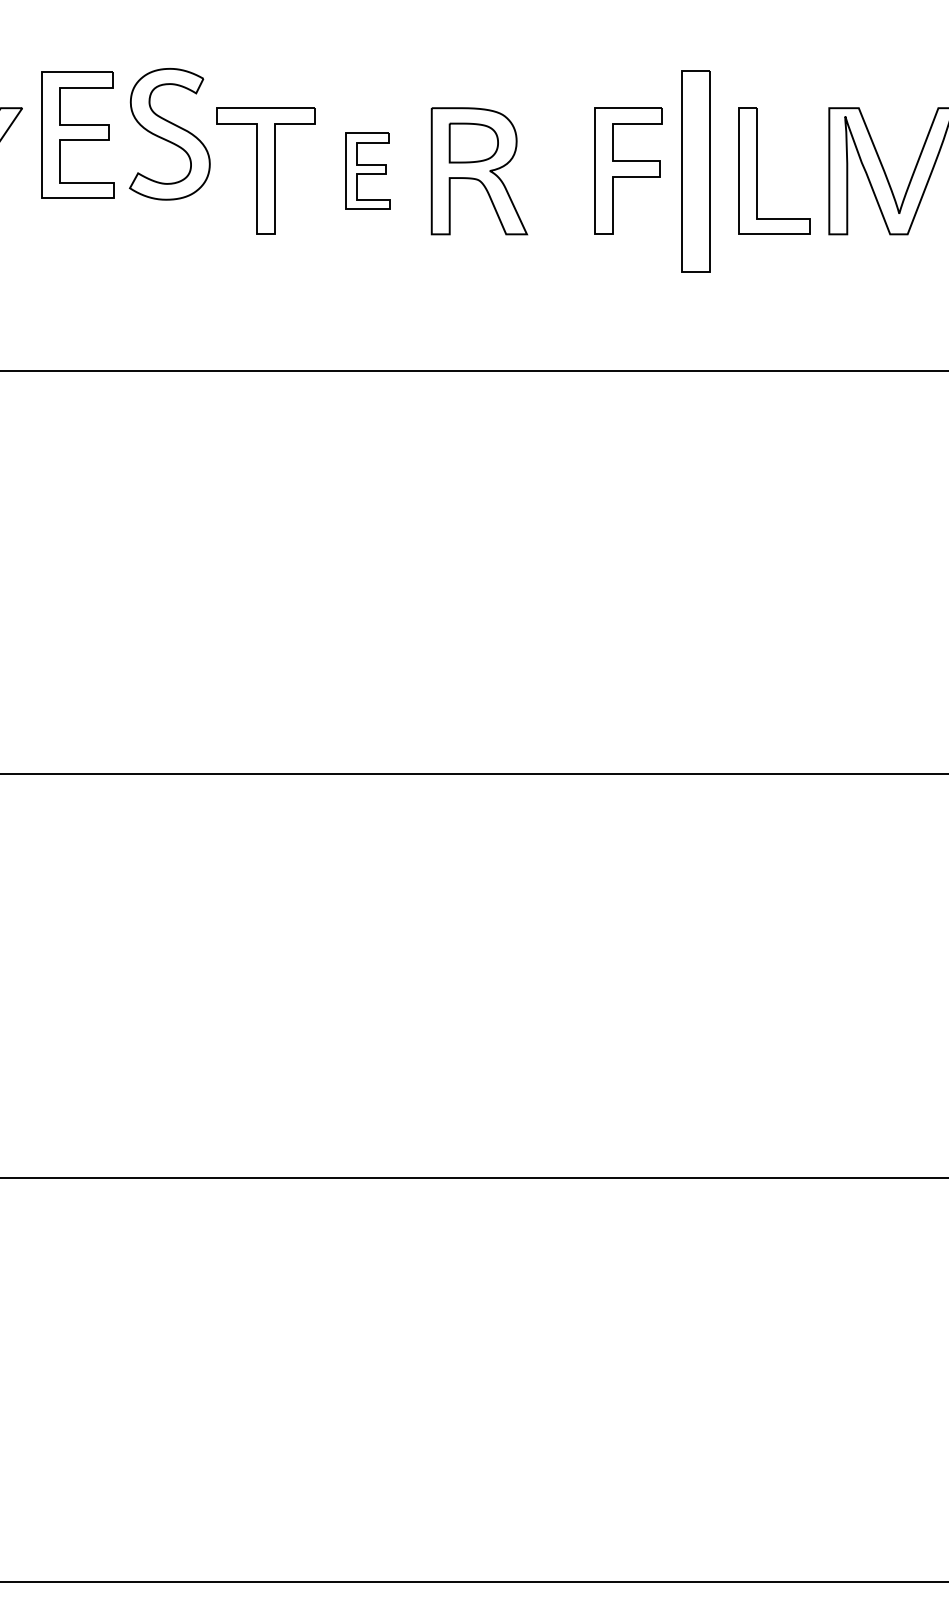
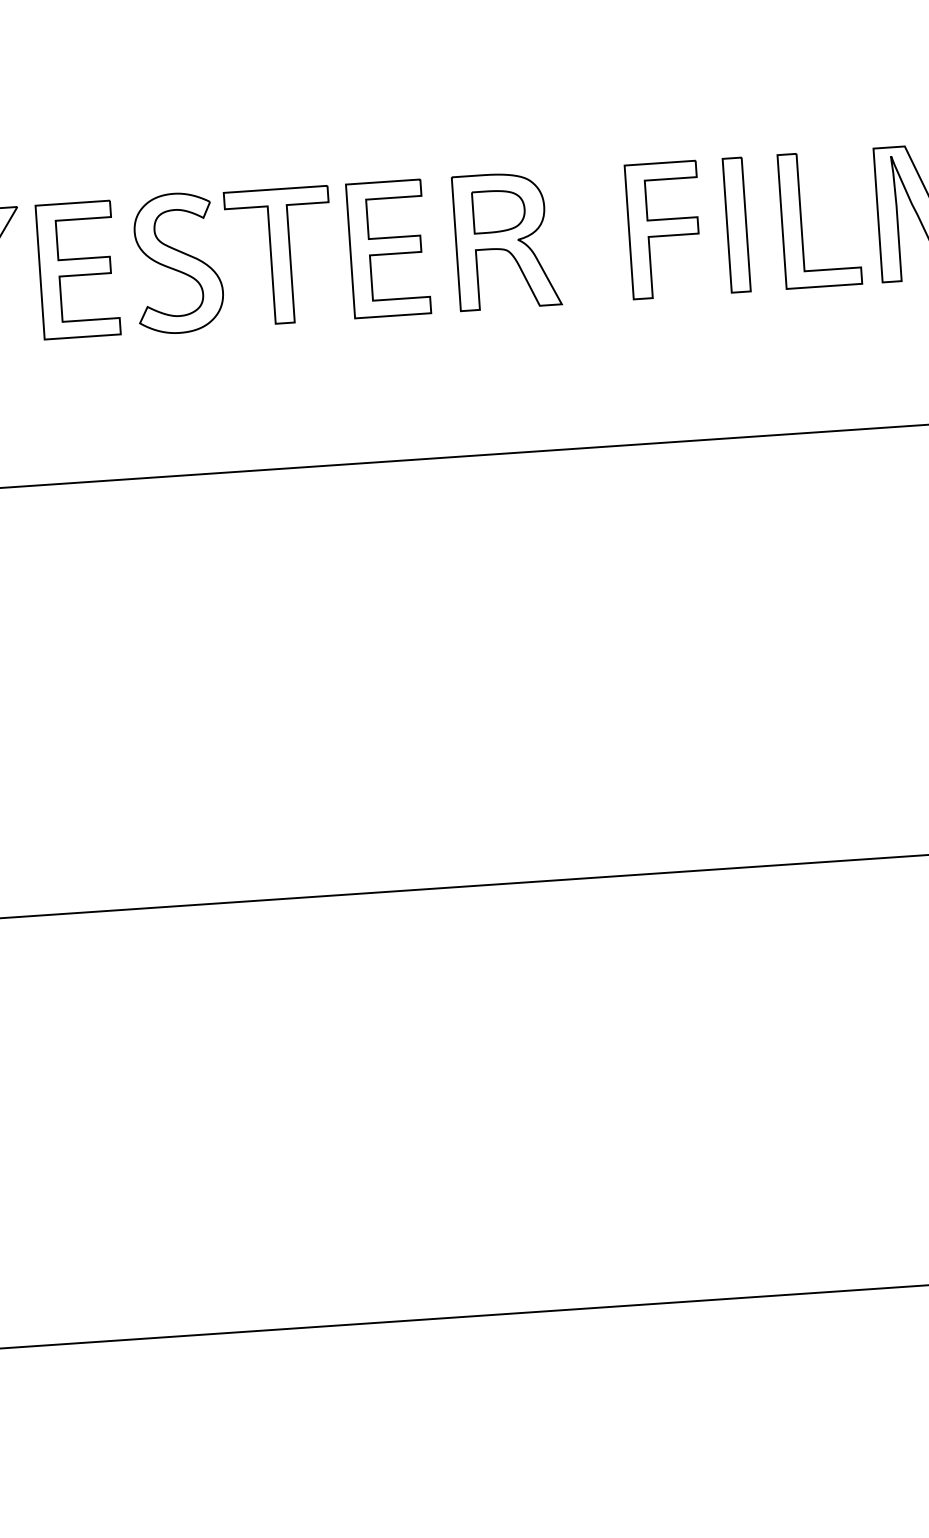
part: (77, 134) -> (77, 269), moved
part: (169, 134) -> (178, 263), moved
part: (367, 170) -> (388, 248), size x1.67
part: (695, 170) -> (736, 224), size x0.62

